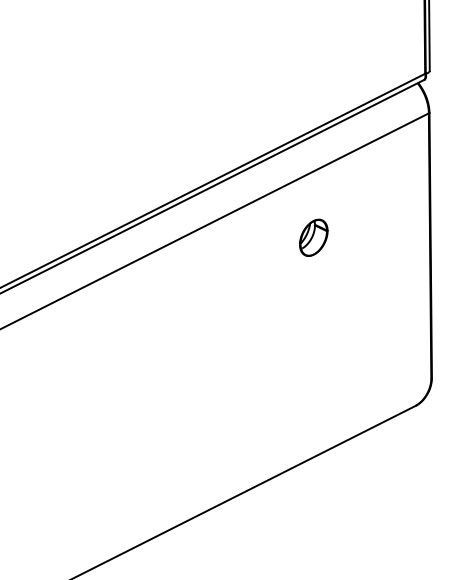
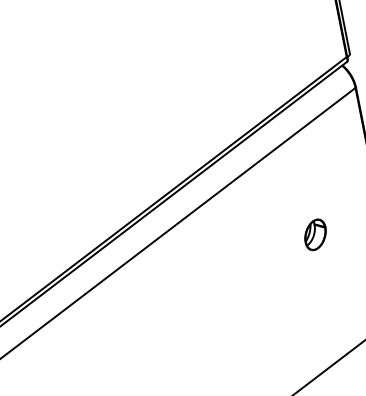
part: (313, 237) -> (315, 234), moved

